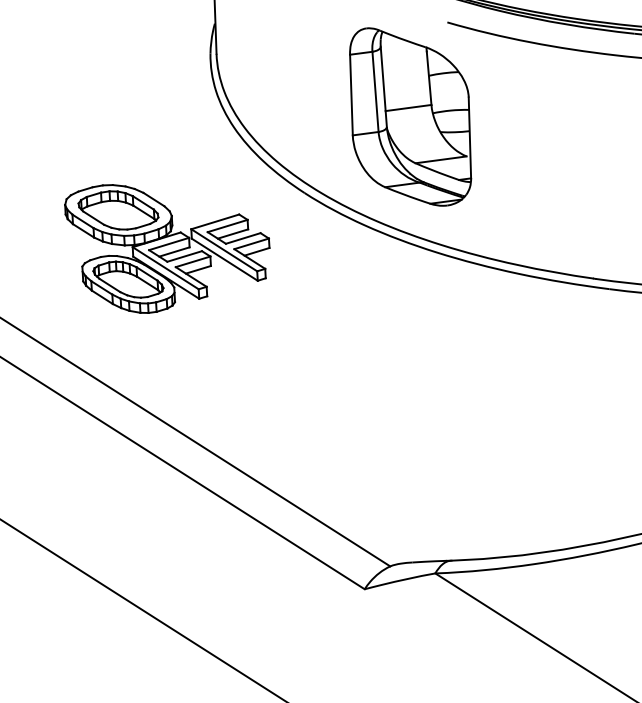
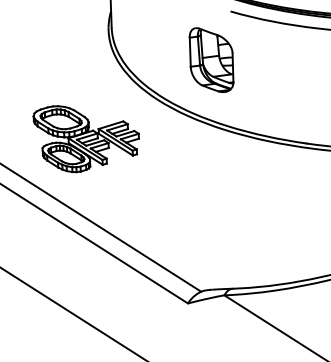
part: (410, 115) -> (211, 59), size x0.7
part: (165, 249) -> (85, 139), moved

